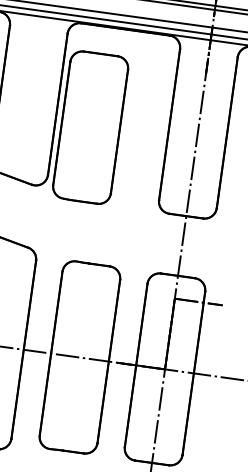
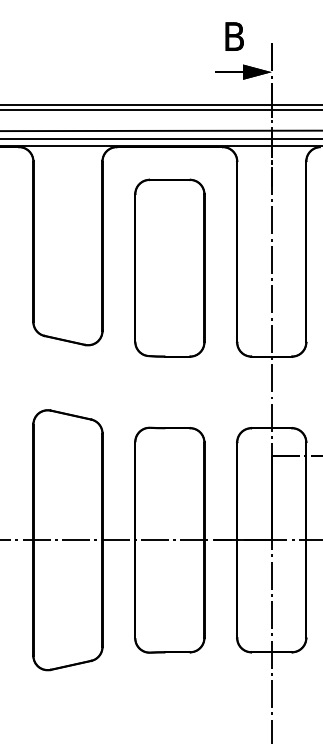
part: (90, 126) -> (169, 267), moved

